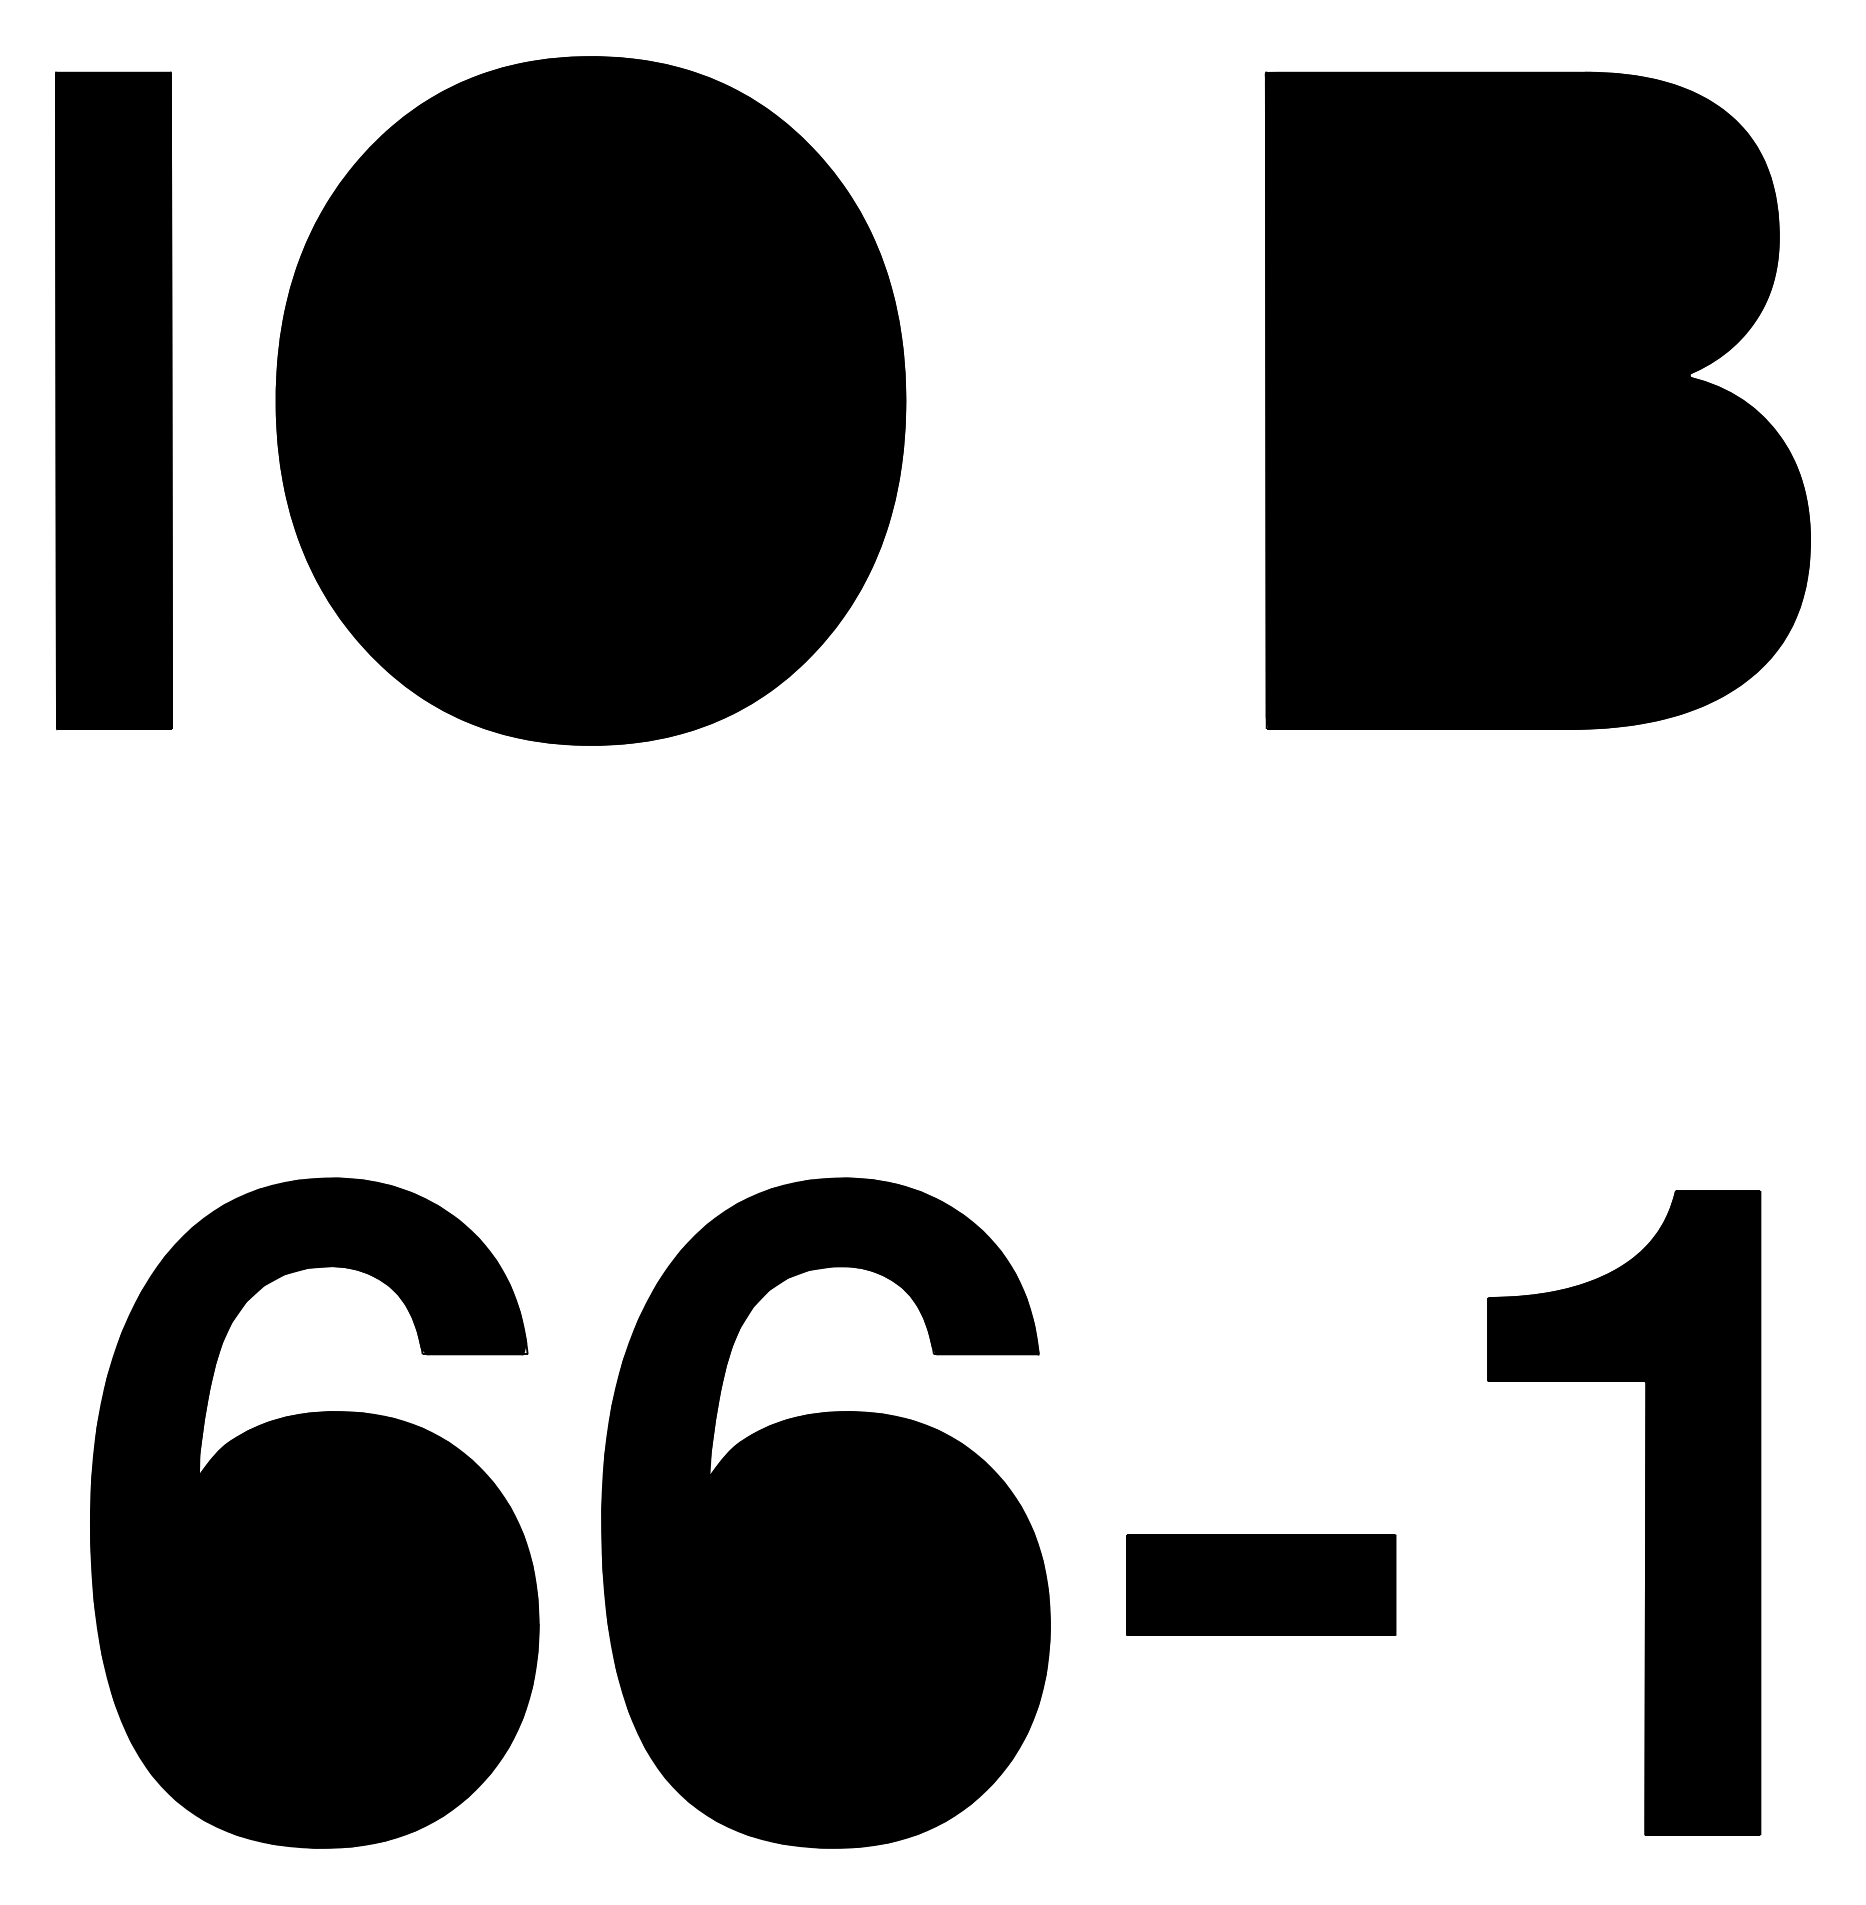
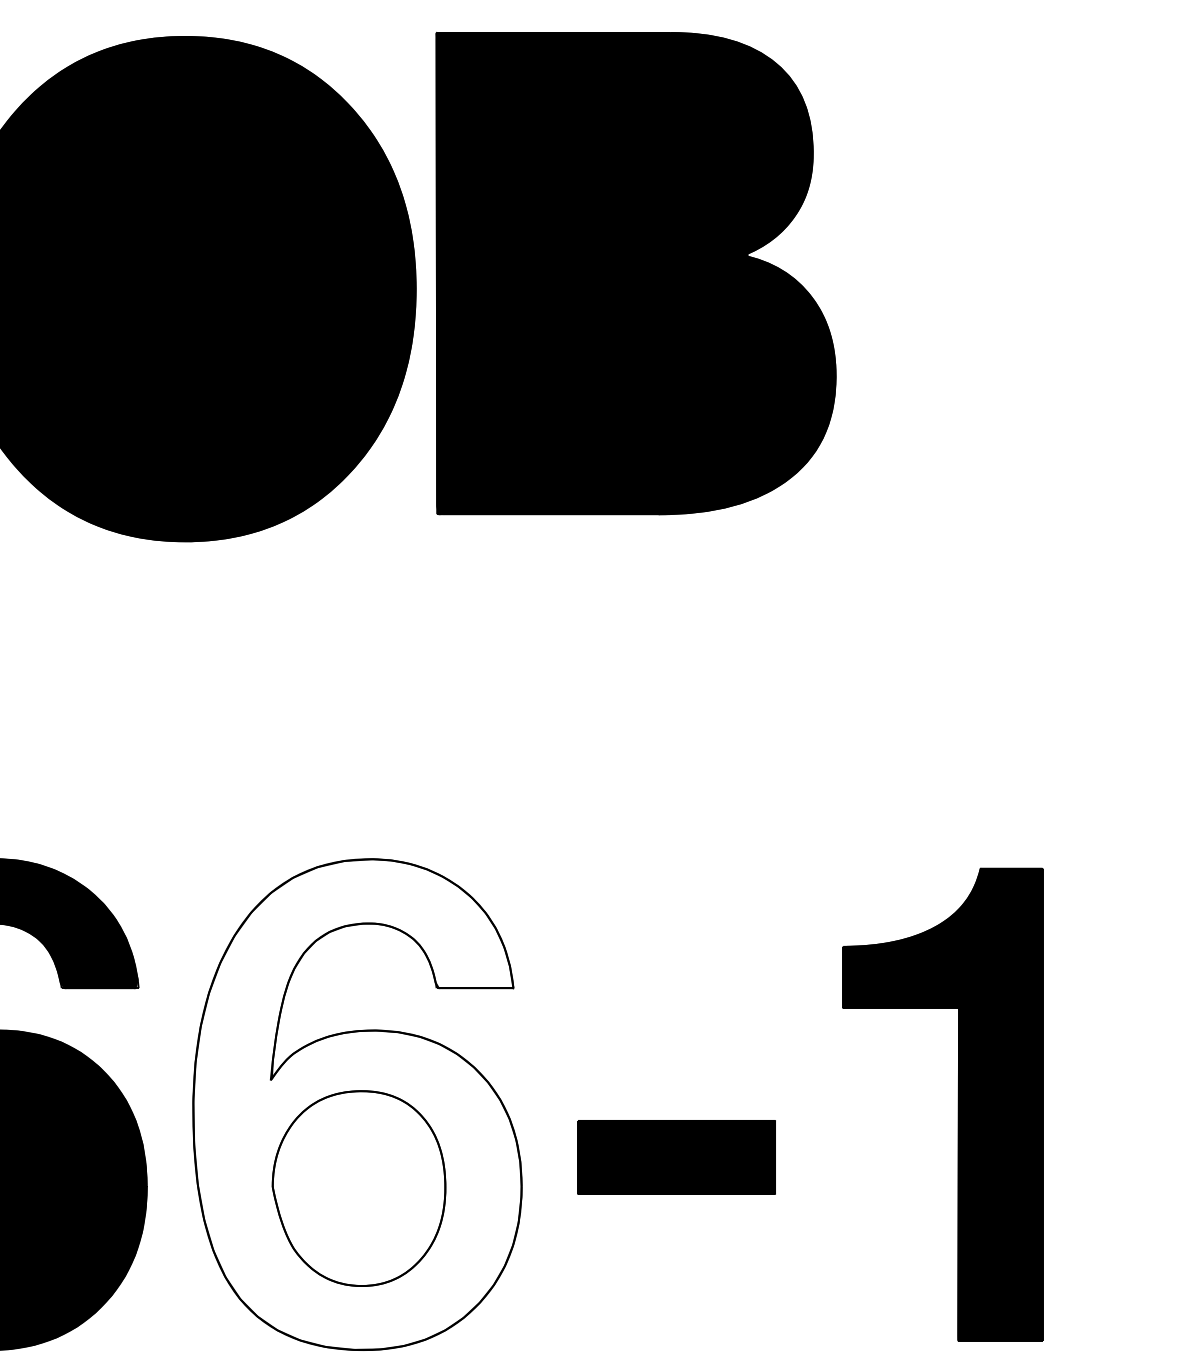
part: (1537, 400) -> (635, 273), moved
fill: (825, 1512) -> (357, 1104), removed
fill: (827, 1627) -> (358, 1188), removed

